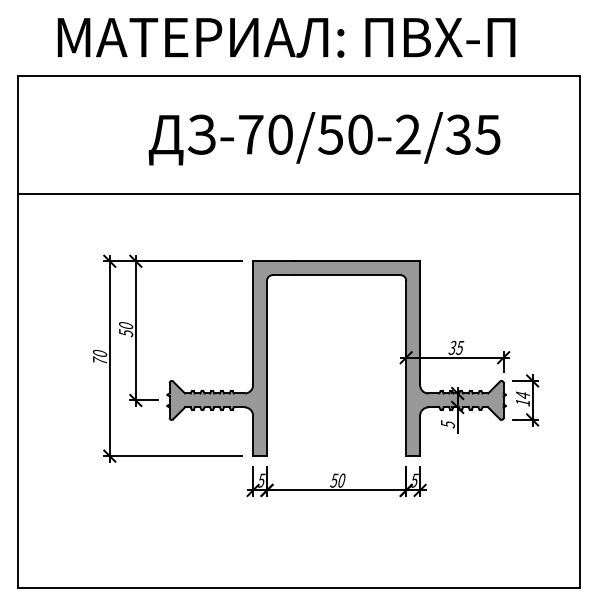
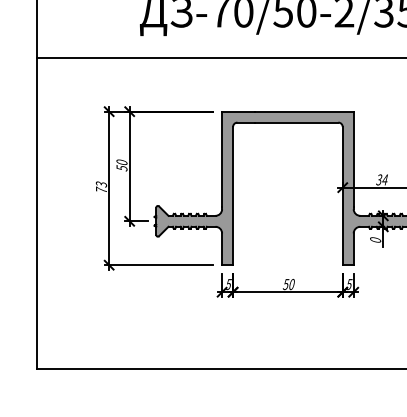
text: (459, 348) -> (384, 180), 35 -> 34
text: (99, 353) -> (101, 184), 70 -> 73
text: (447, 424) -> (375, 240), 5 -> 0

